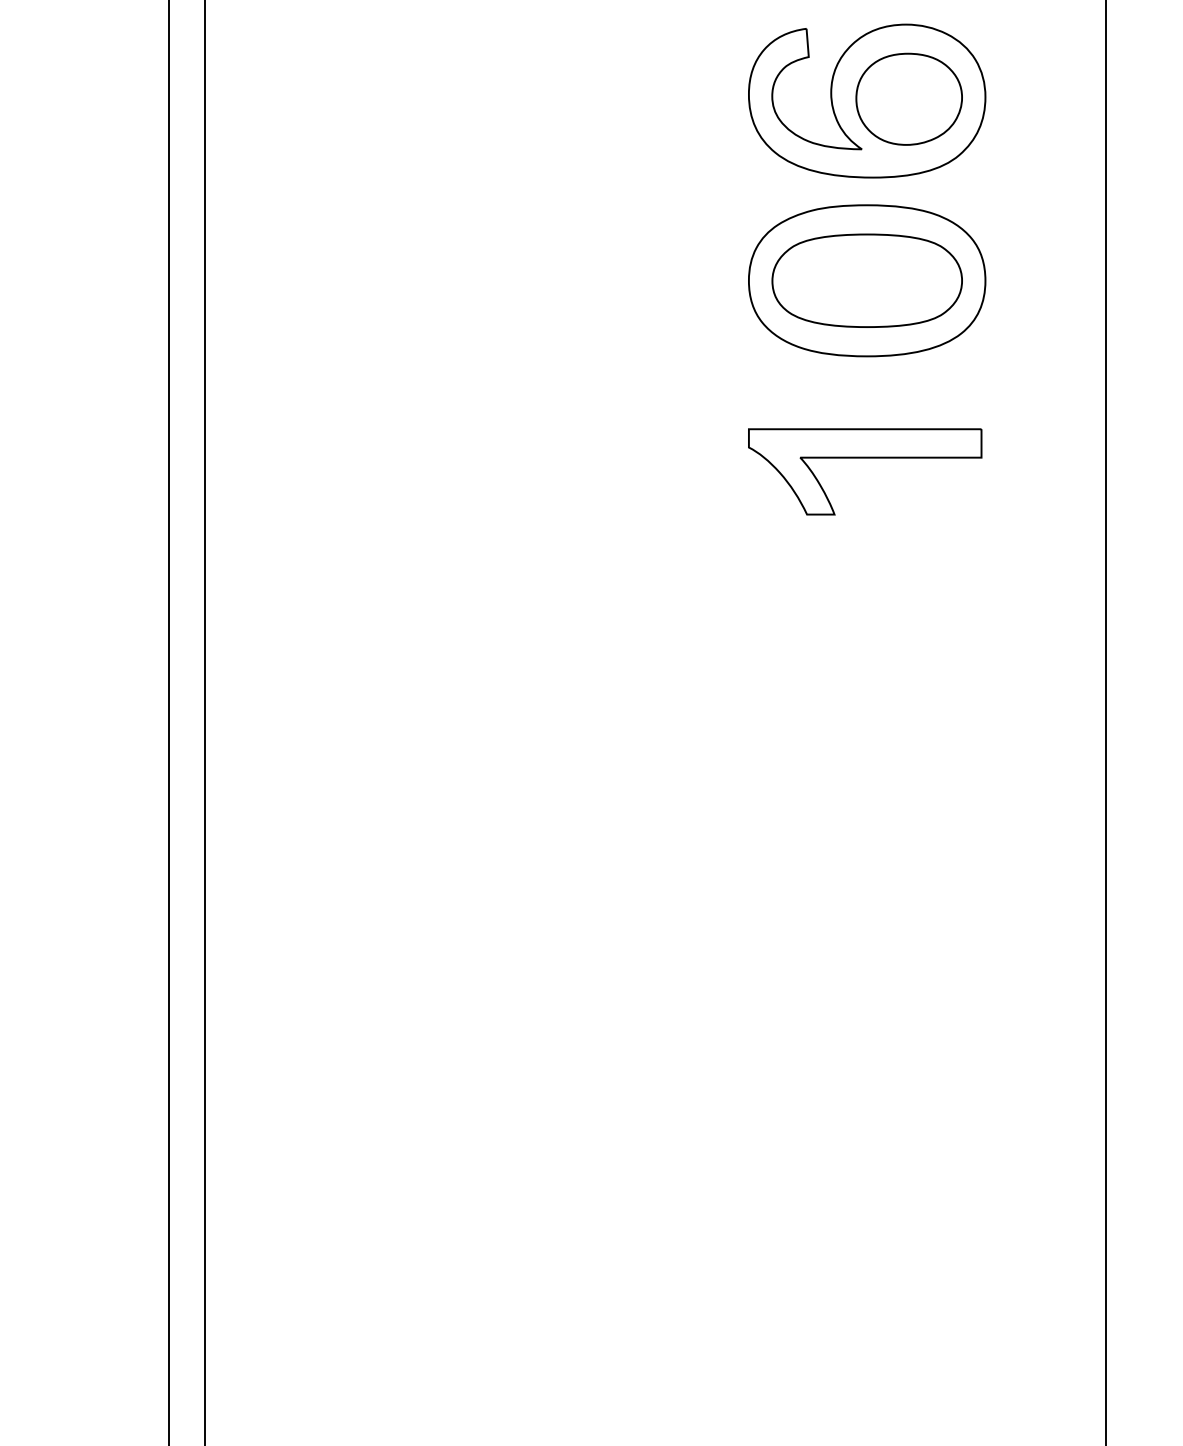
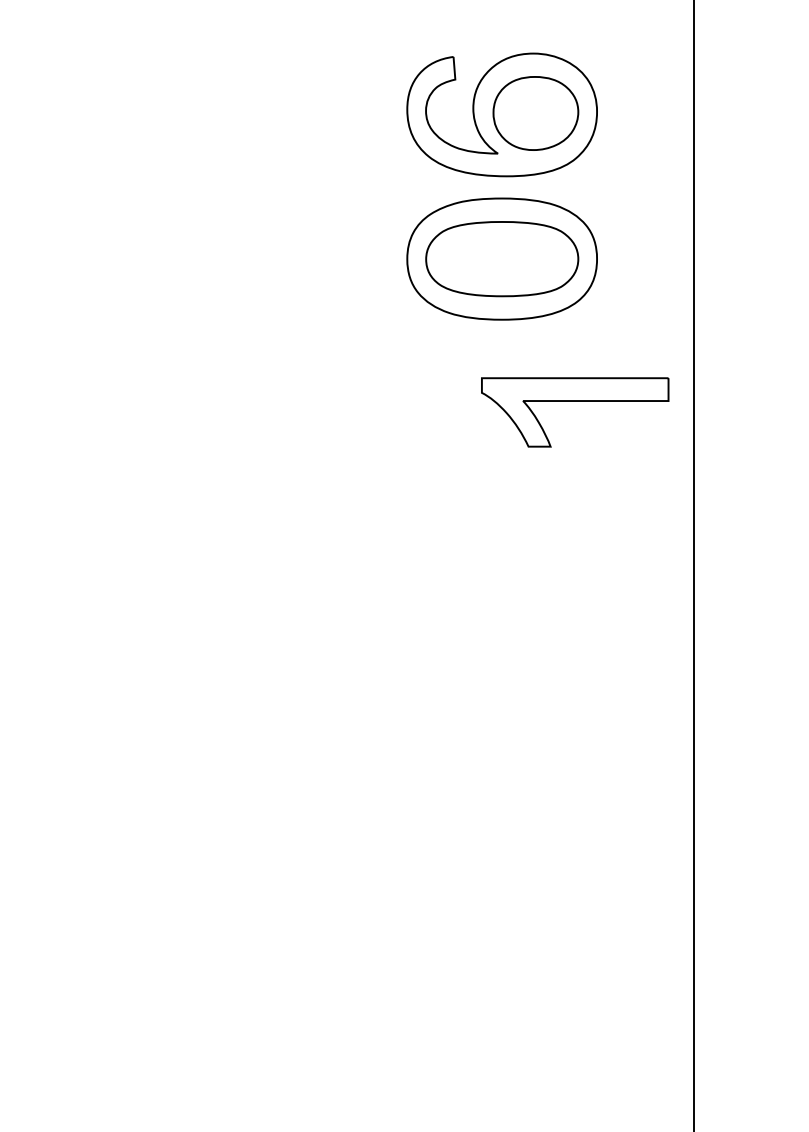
part: (865, 458) -> (575, 401), moved

